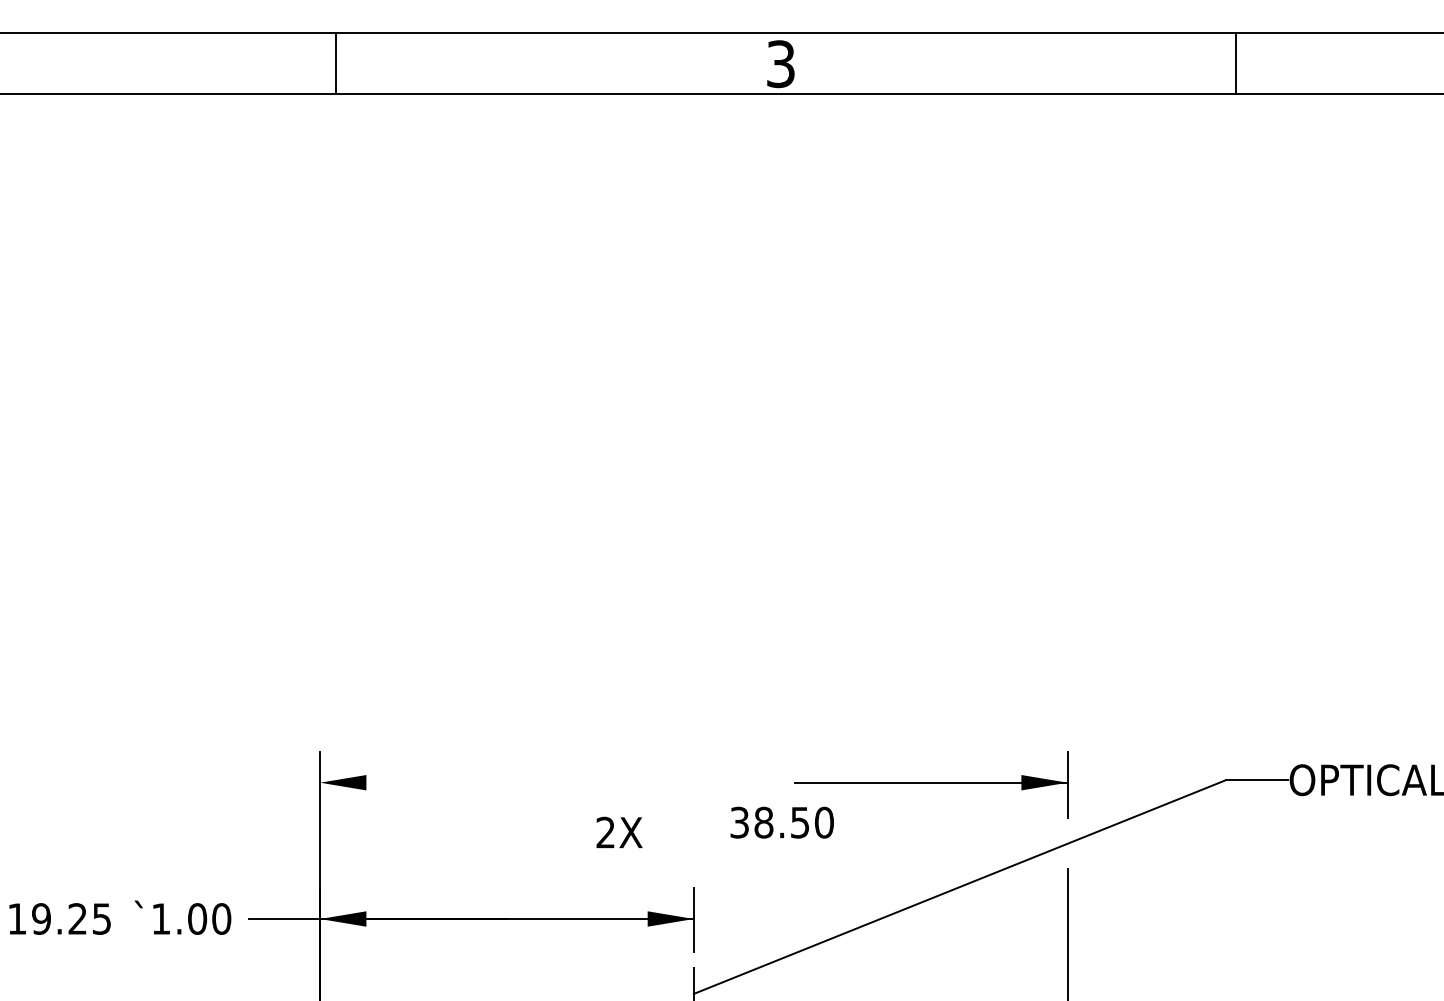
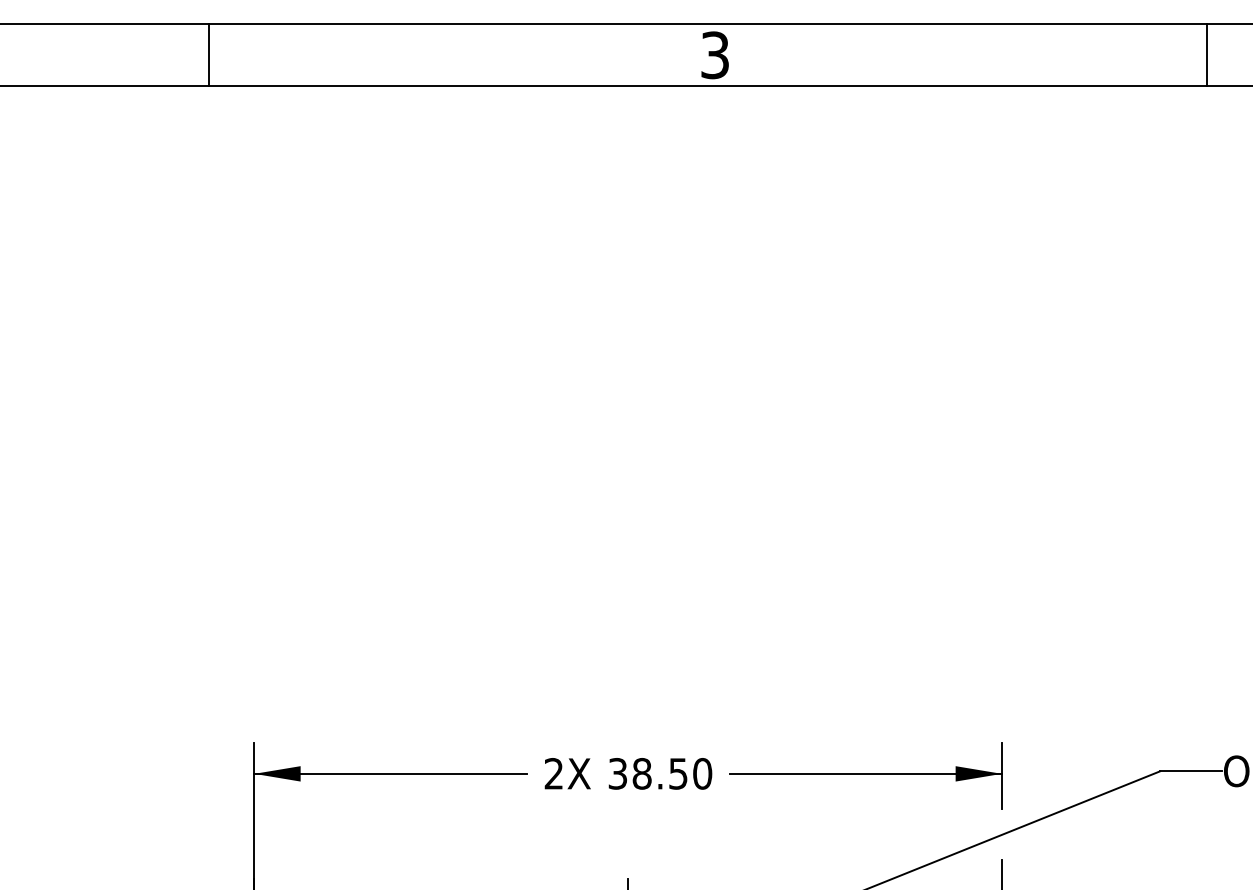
line: (335, 63) -> (208, 54), moved
line: (1235, 63) -> (1206, 54), moved
line: (456, 782) -> (390, 773), added
text: (781, 822) -> (659, 773), moved
text: (619, 832) -> (567, 773), moved

